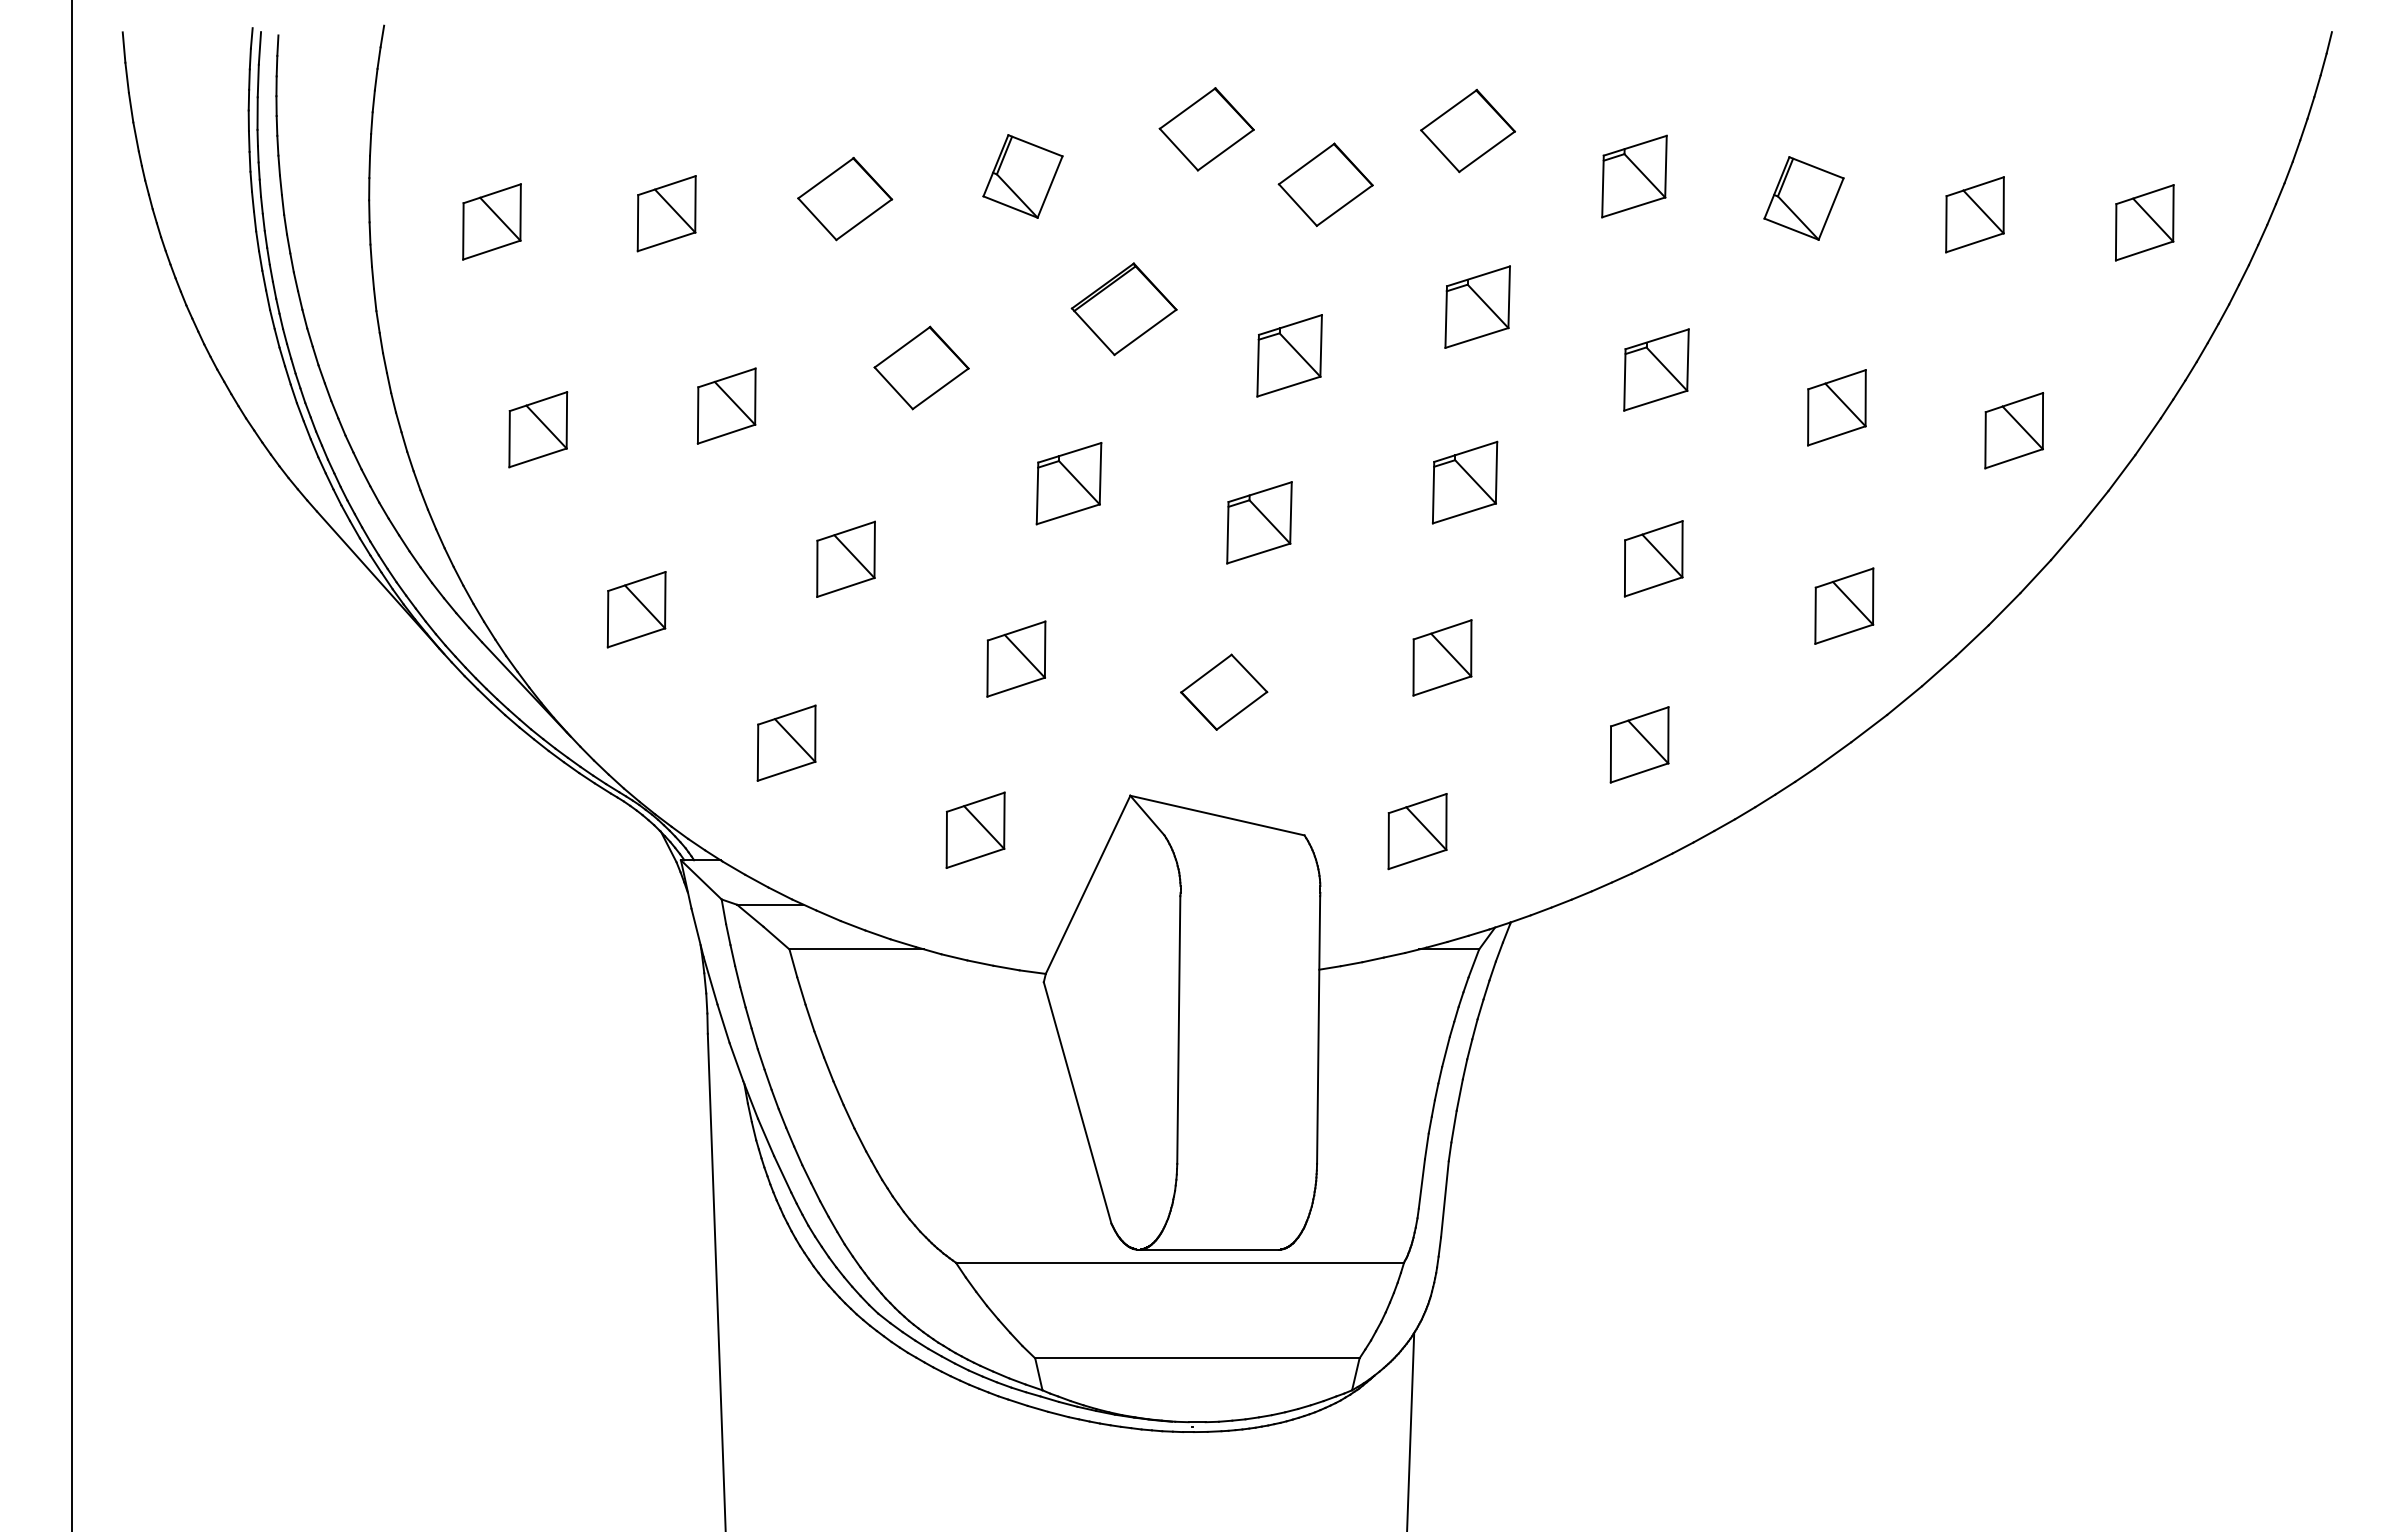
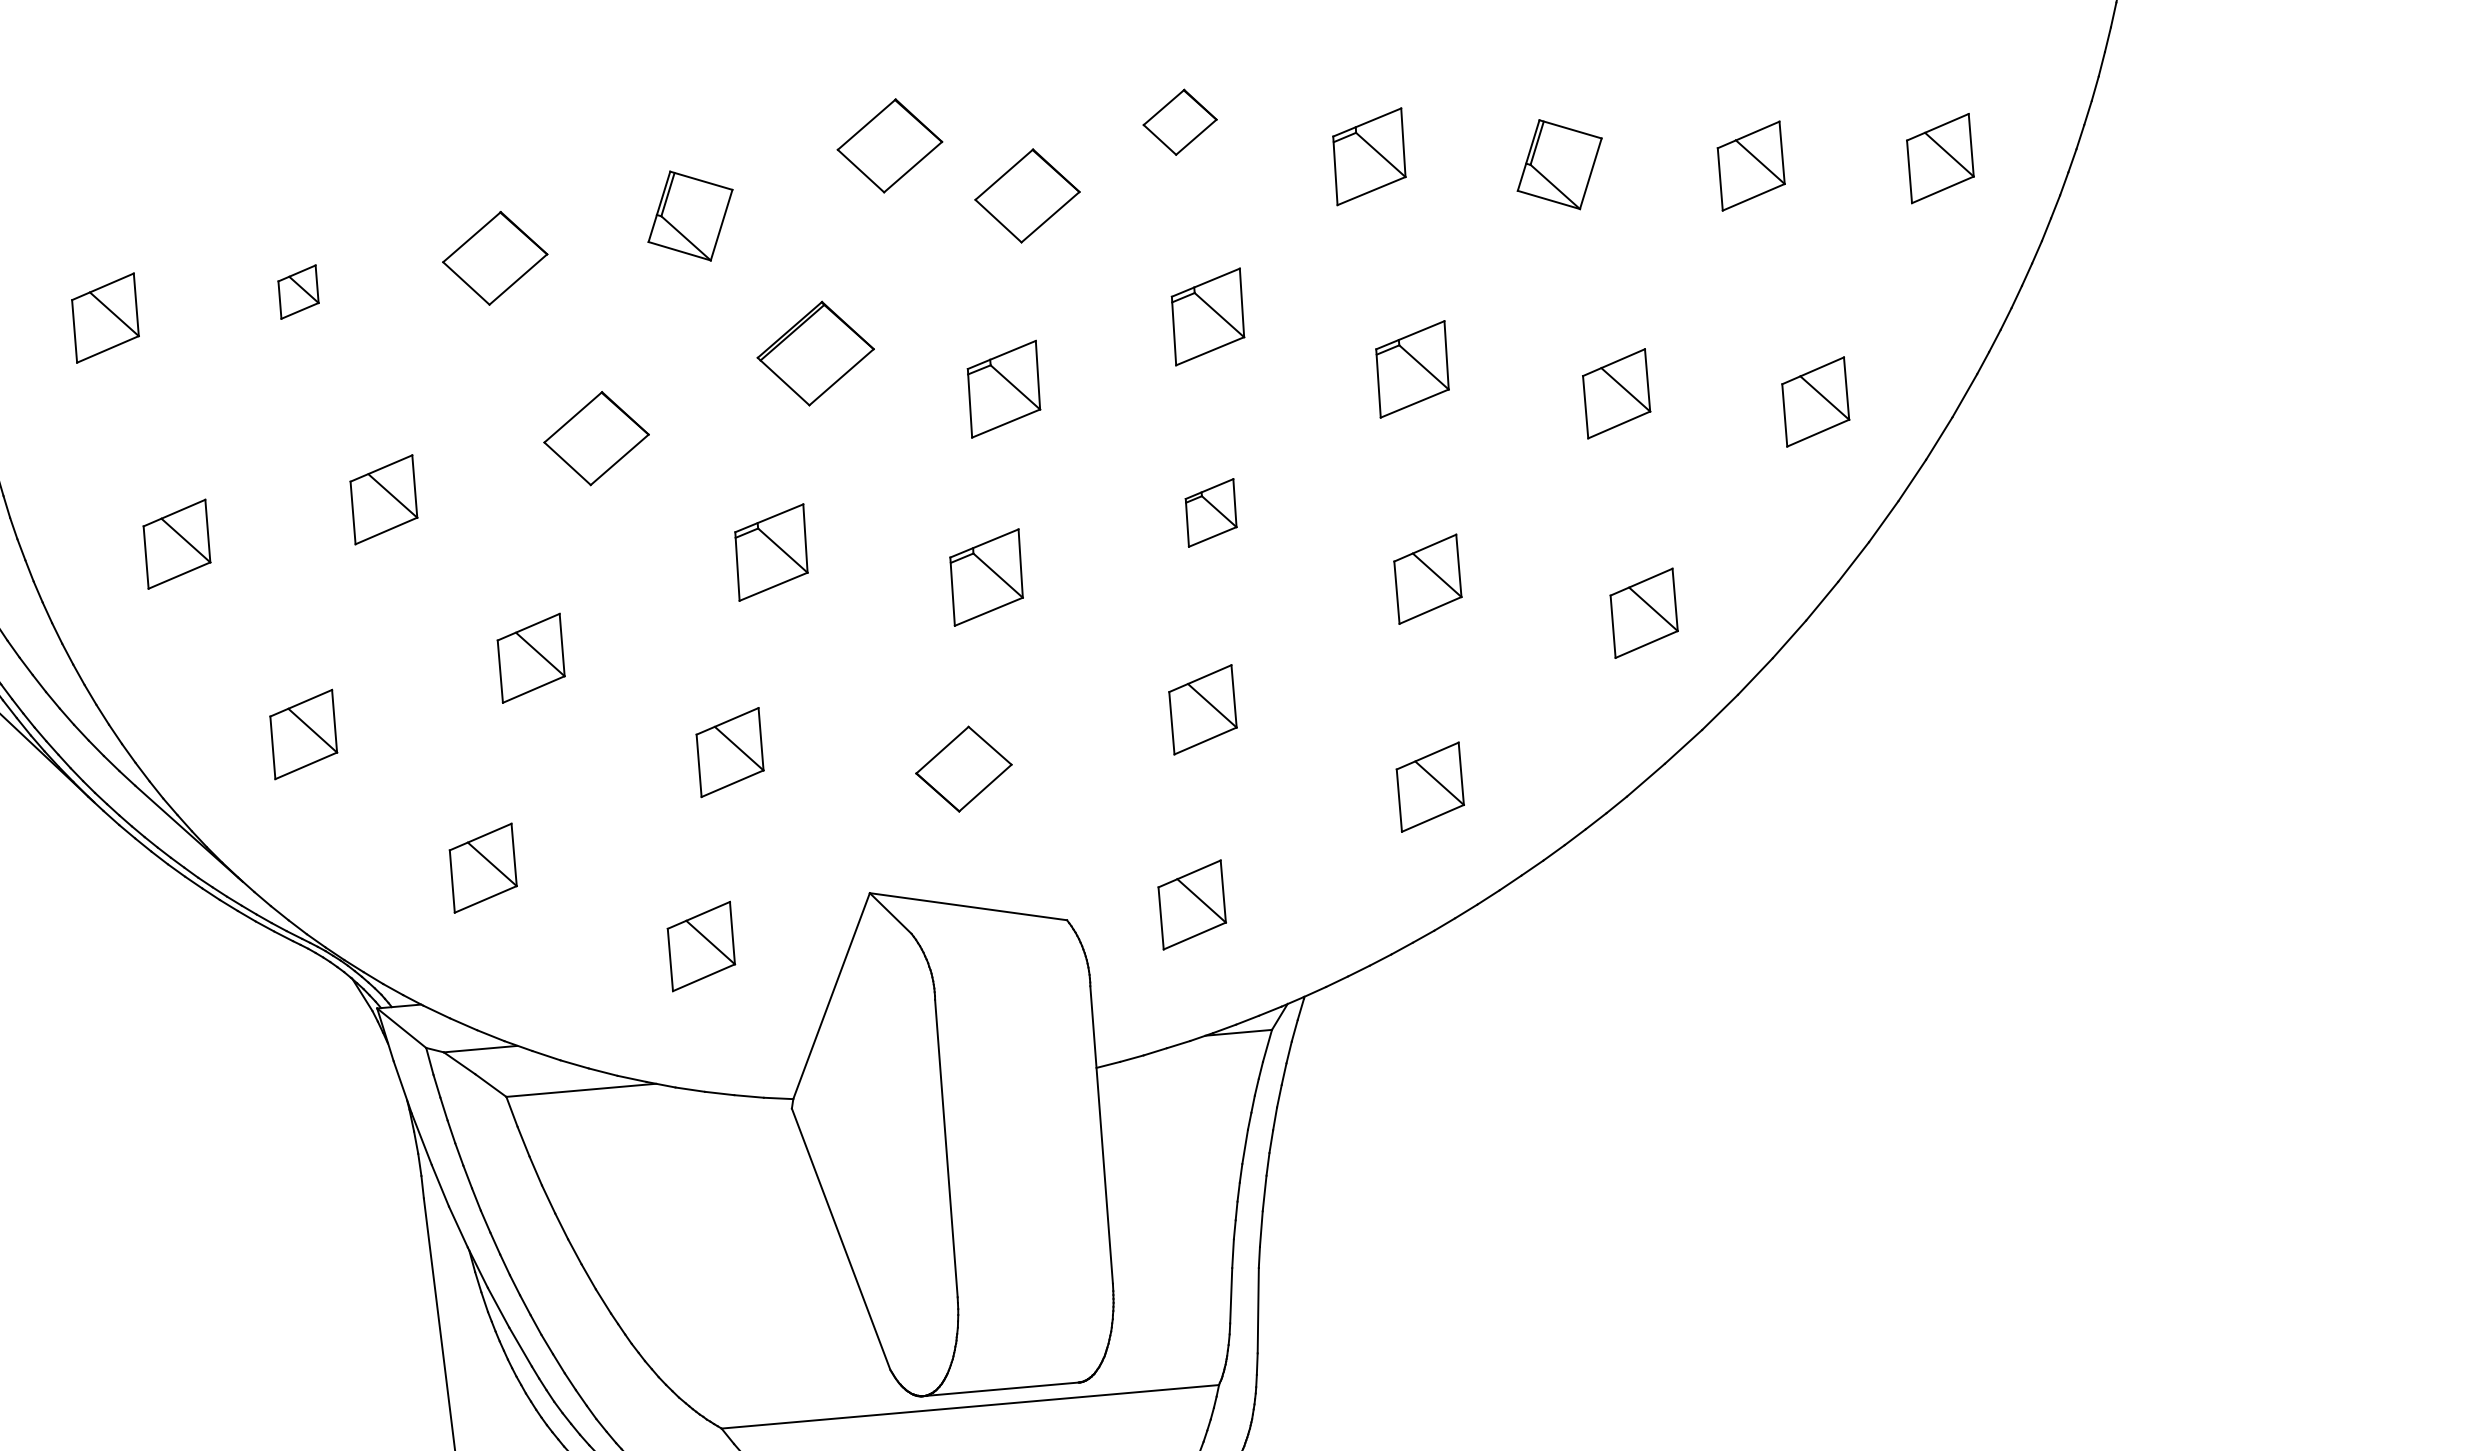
part: (1467, 130) -> (1179, 121), size x0.7
part: (666, 213) -> (298, 291), size x0.6
part: (1465, 482) -> (1211, 512), size x0.7

